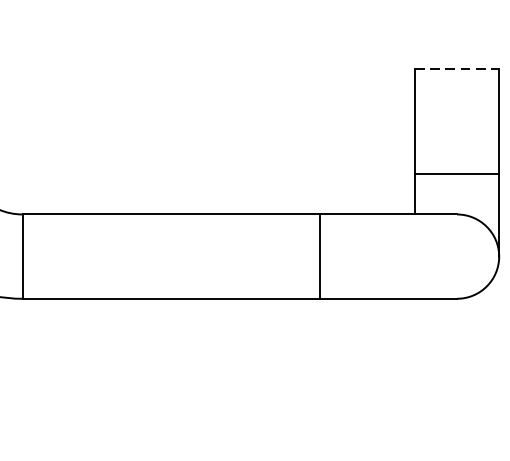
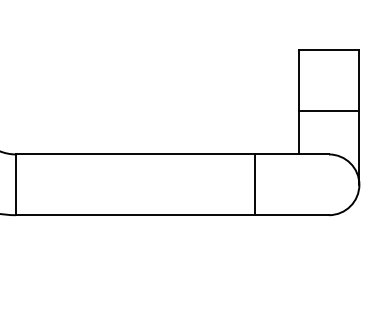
line: (457, 68) -> (329, 49), dashed -> solid
line: (456, 174) -> (328, 111), moved
line: (320, 256) -> (255, 184), moved

